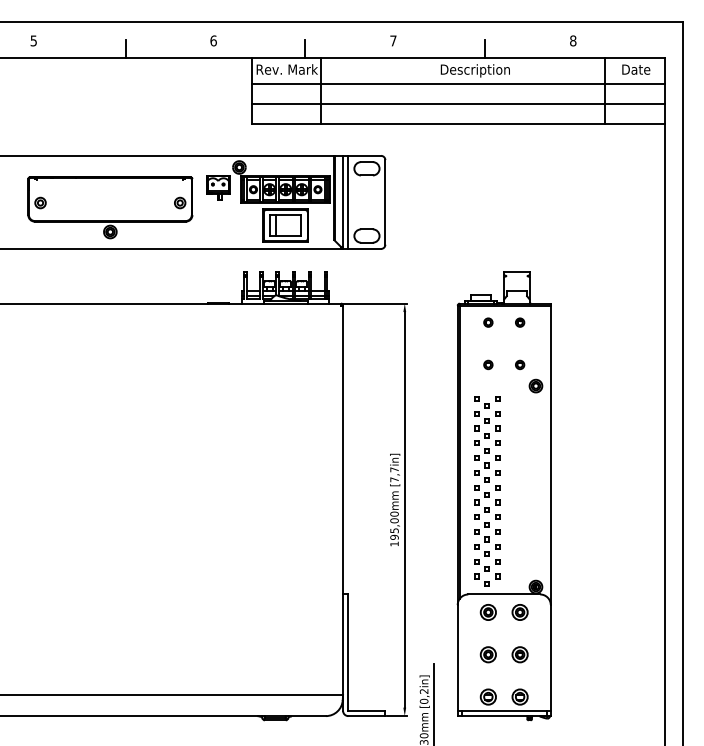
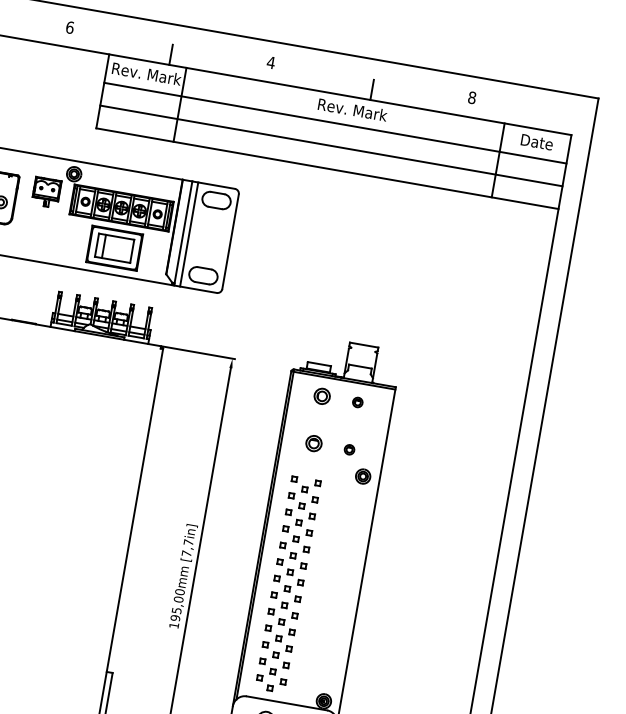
text: (393, 40) -> (271, 62), 7 -> 4
text: (475, 70) -> (357, 111), Description -> Rev. Mark
part: (488, 322) -> (322, 396), size x1.6
part: (488, 364) -> (314, 443), size x1.6

